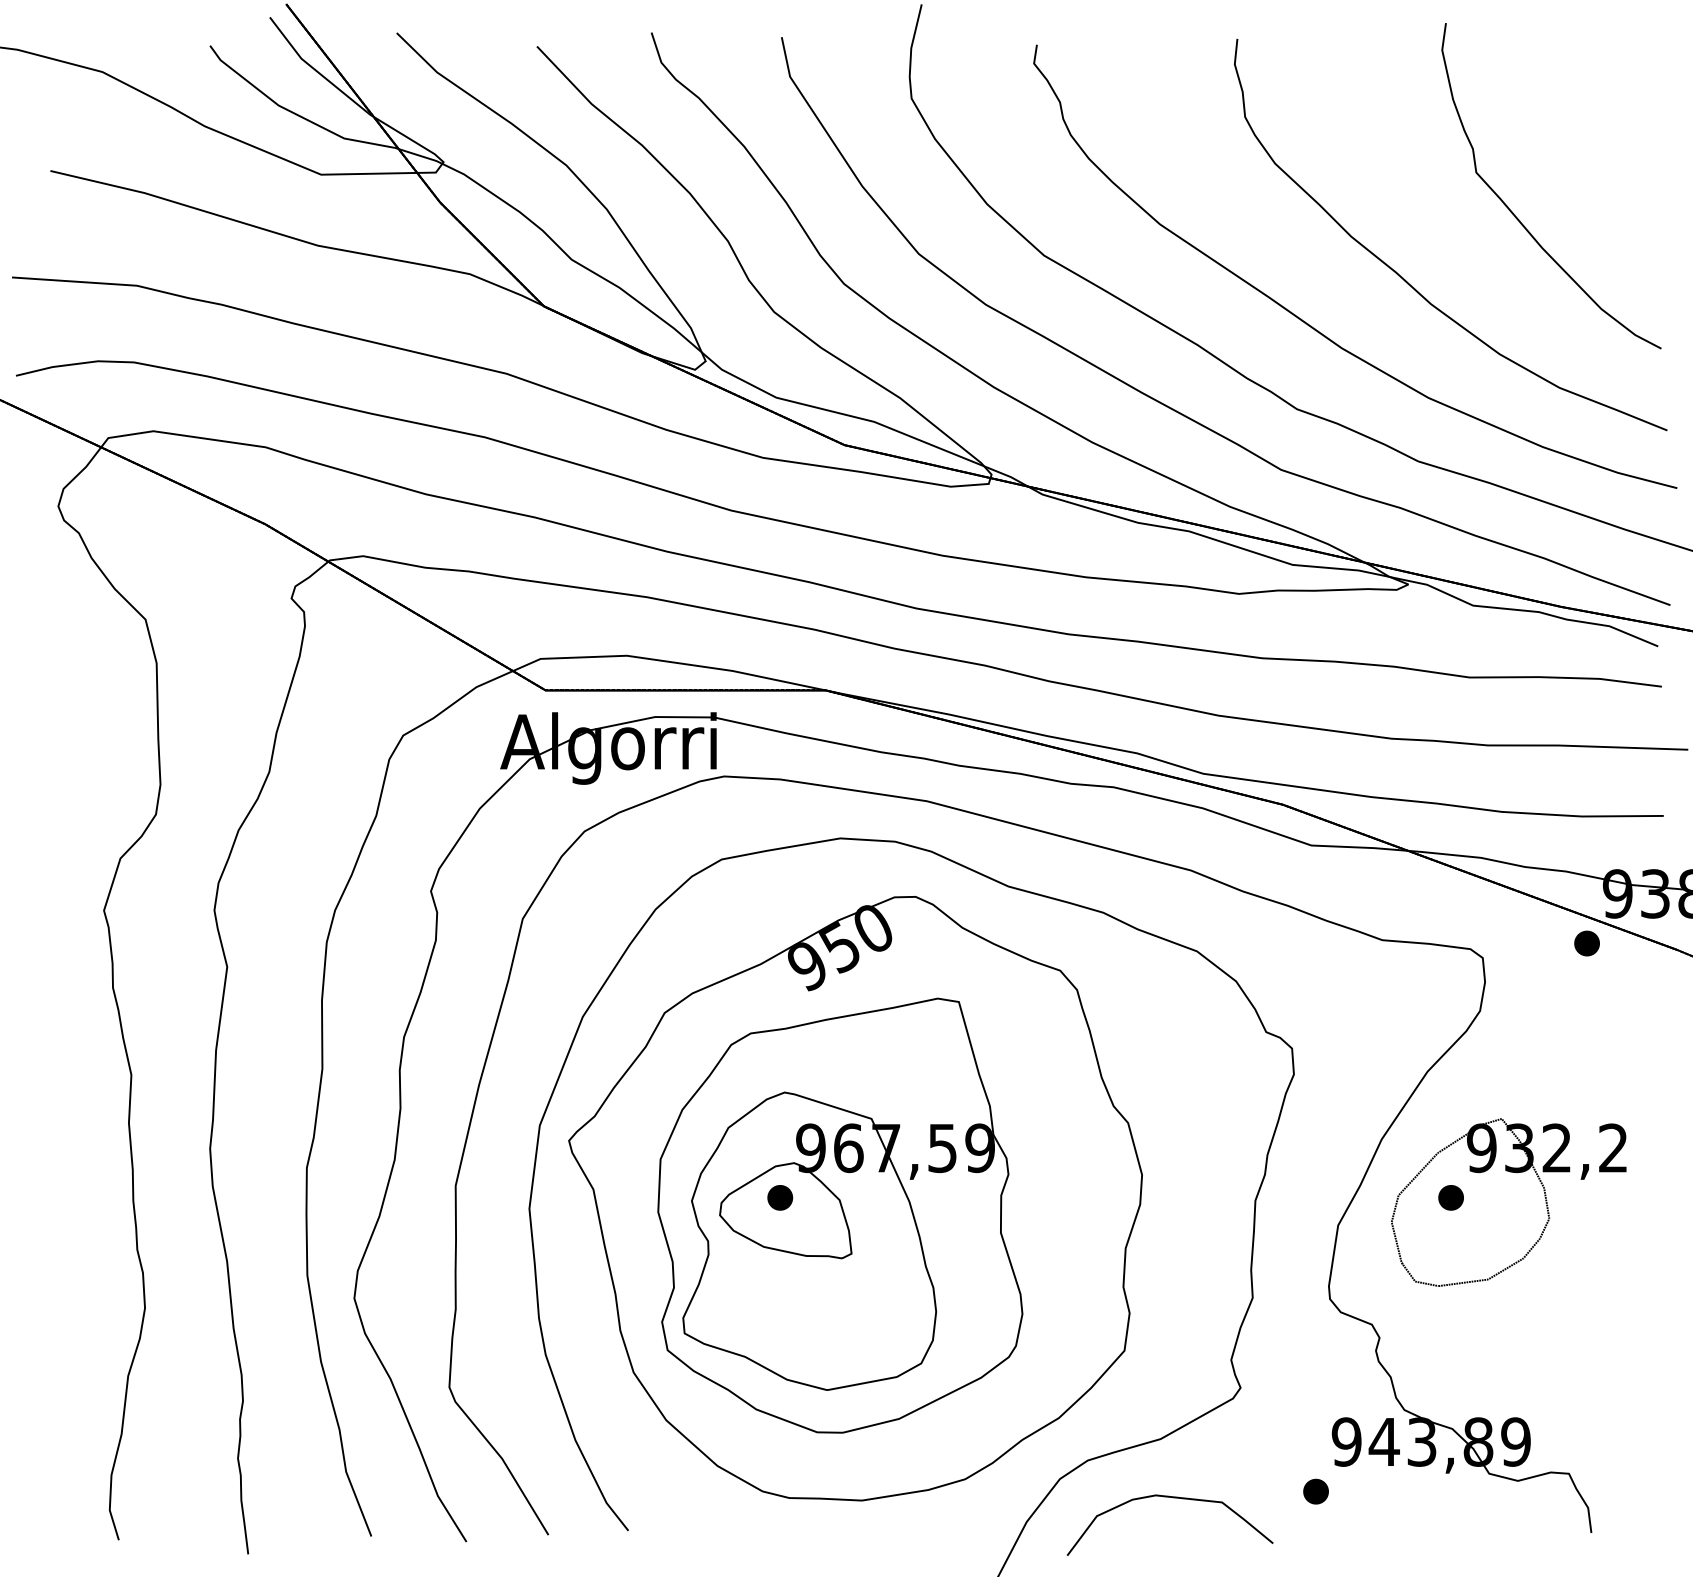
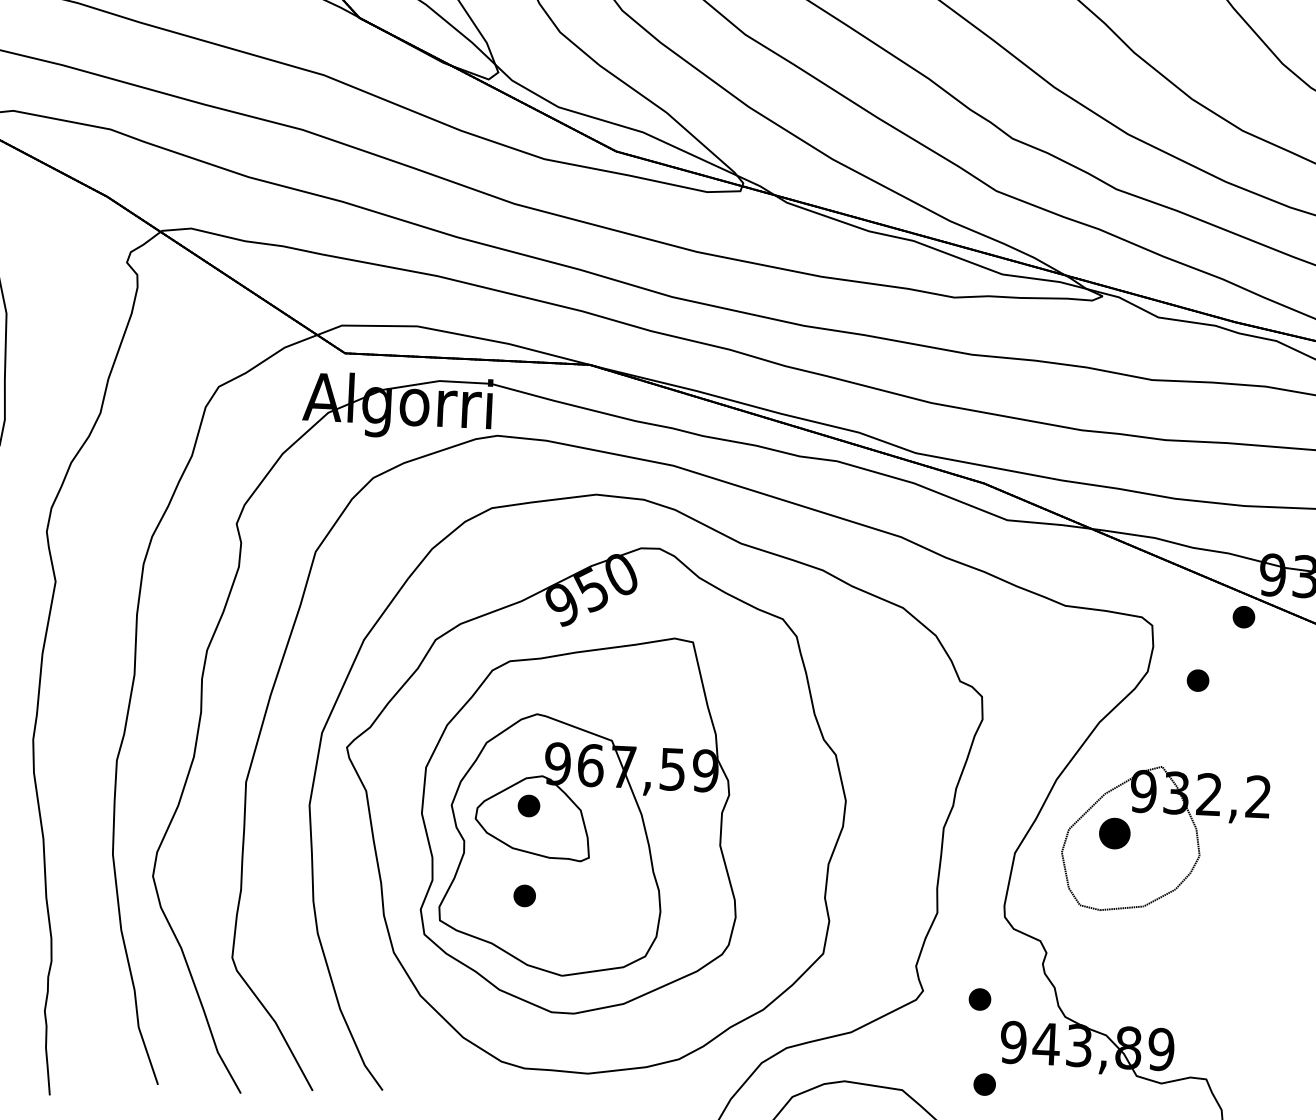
part: (1537, 1018) -> (1197, 680), added
part: (1450, 1197) -> (1114, 833), size x1.4
part: (780, 1300) -> (524, 895), added
part: (1305, 1394) -> (979, 999), added

